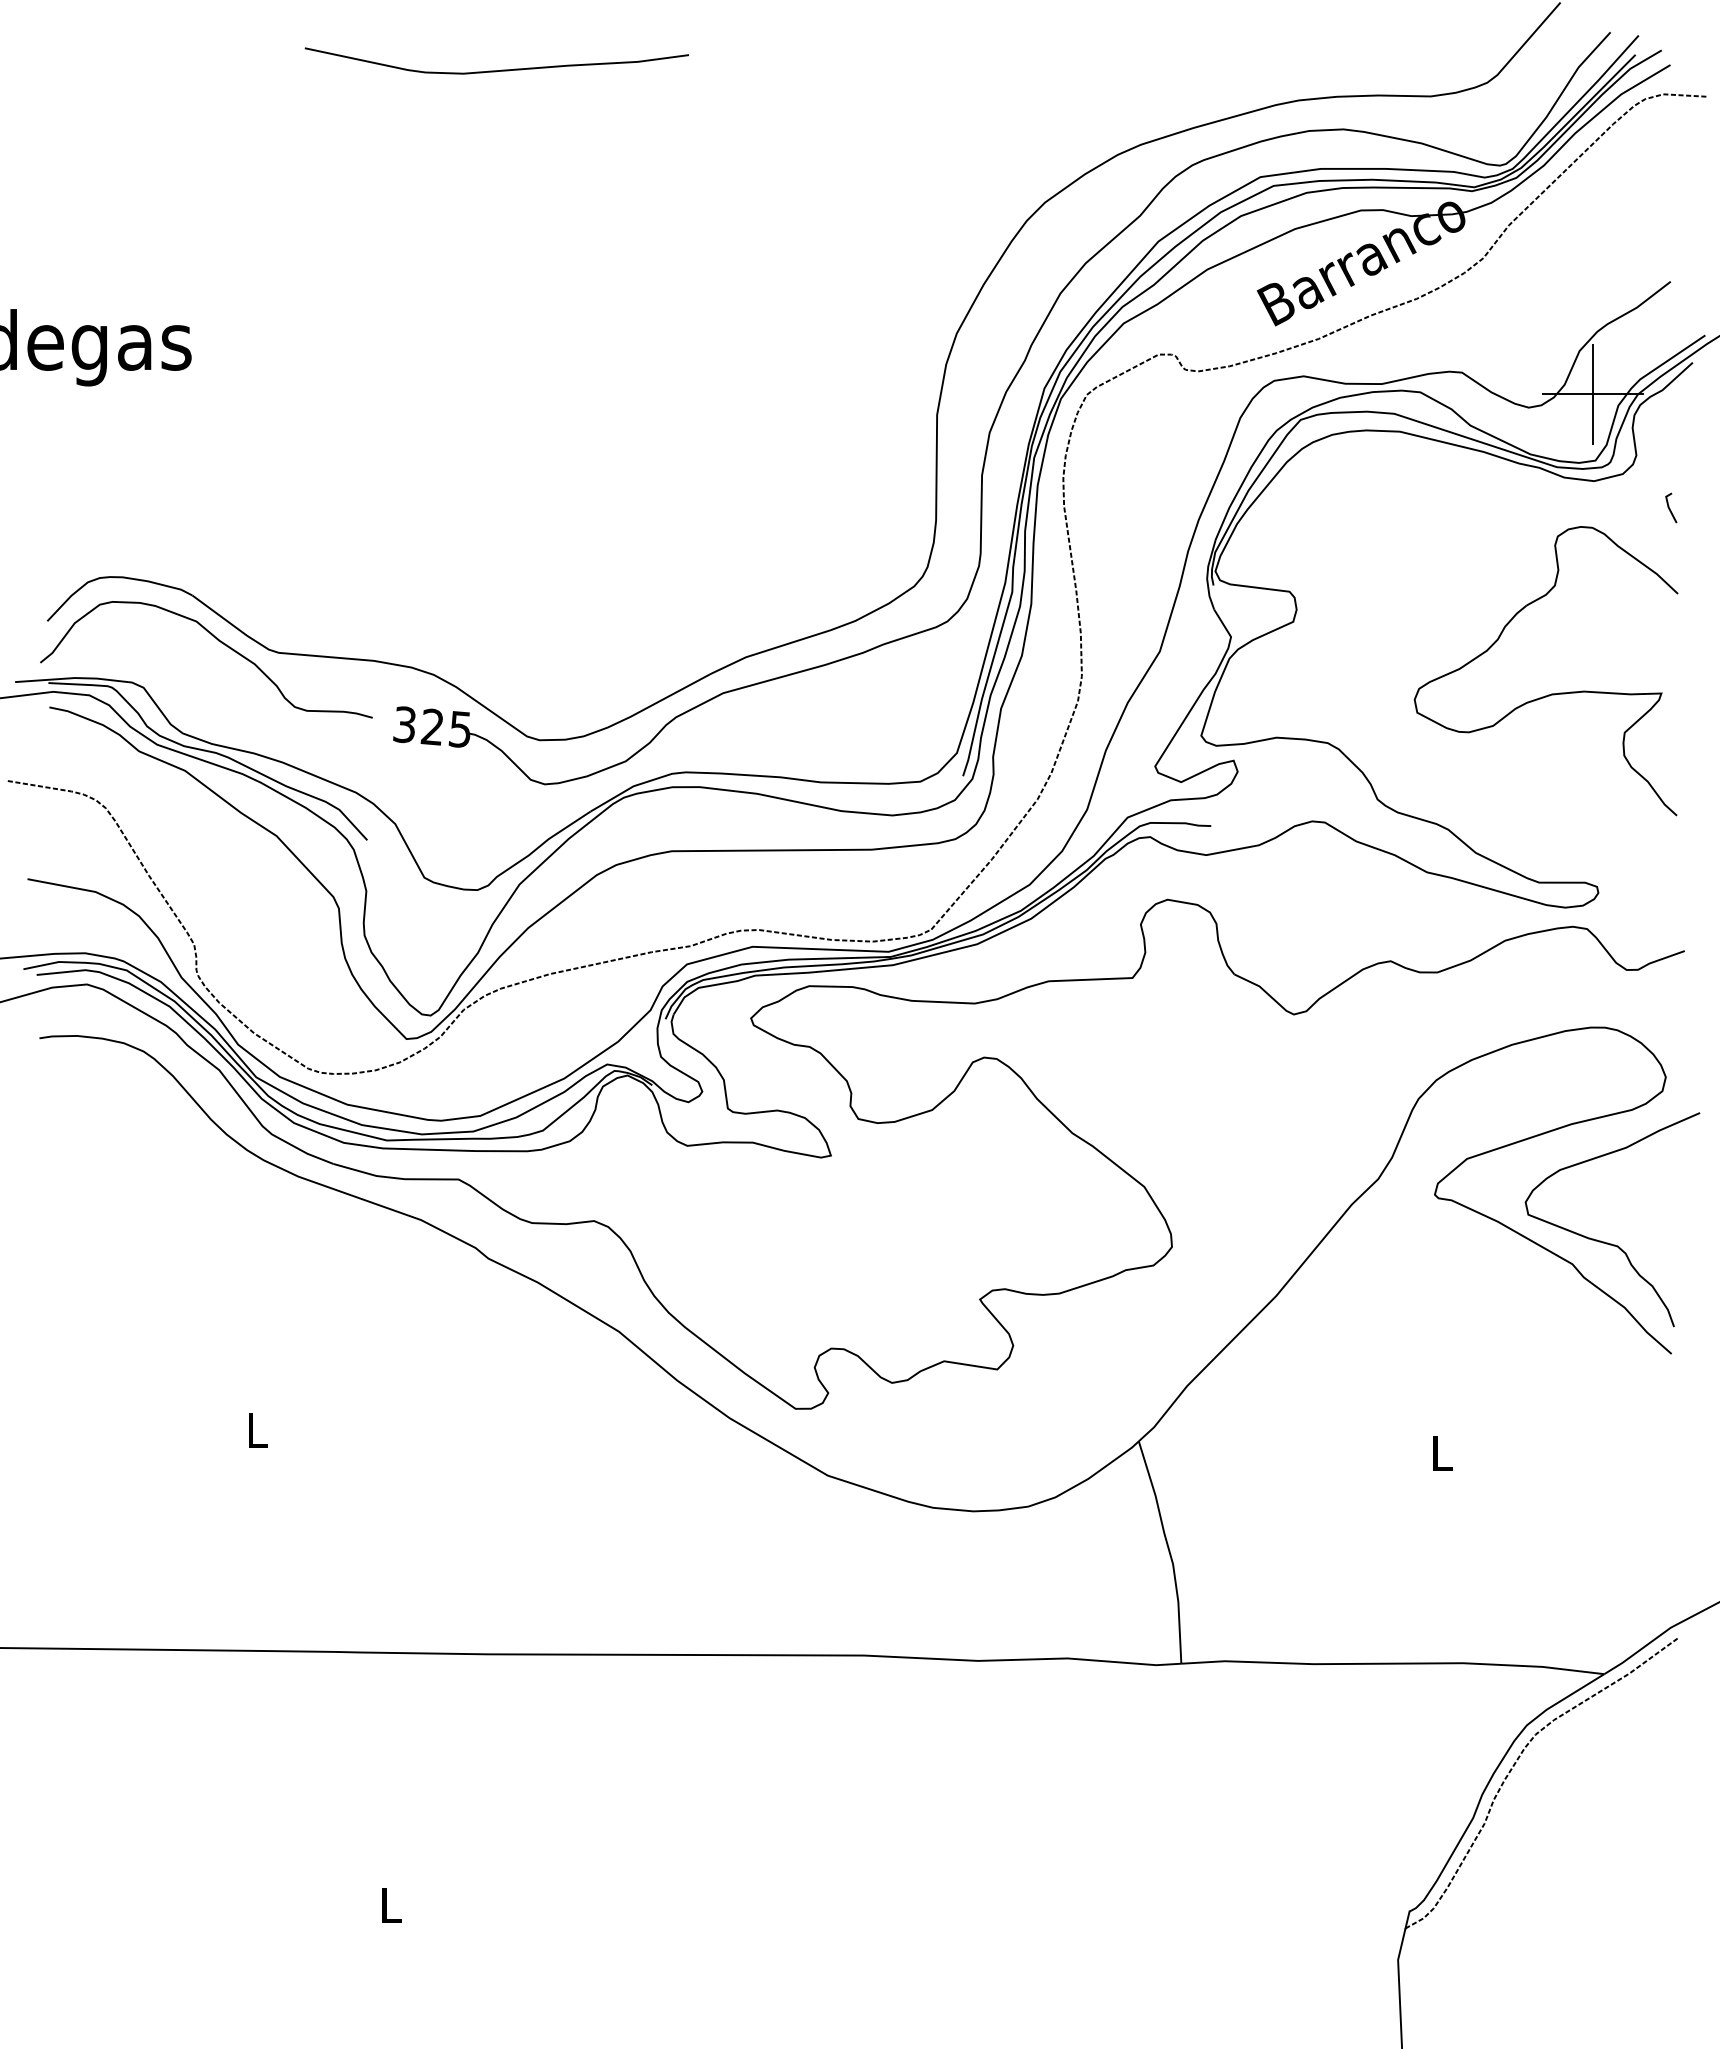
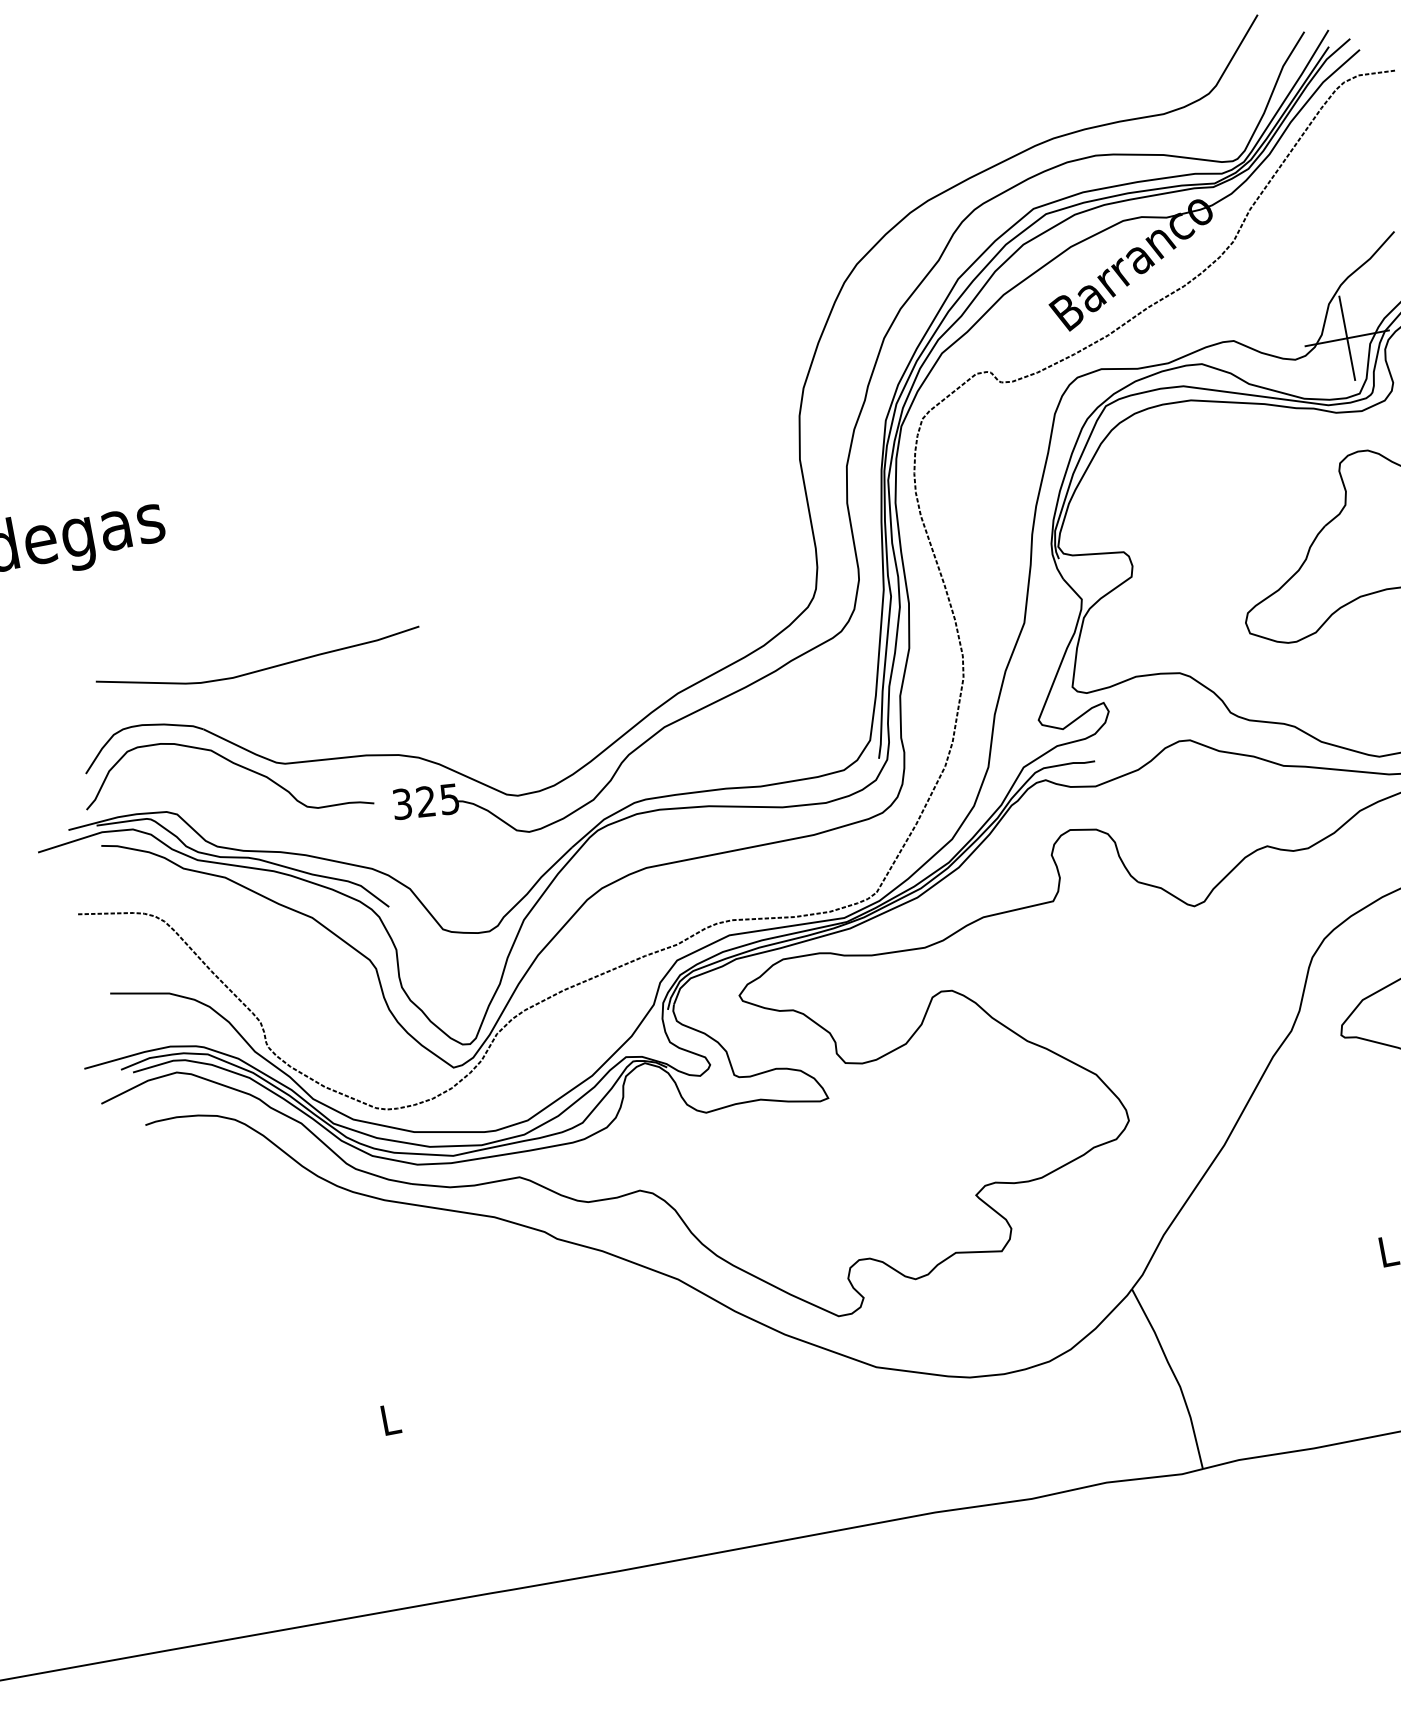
curve: (496, 70) -> (260, 669), moved

